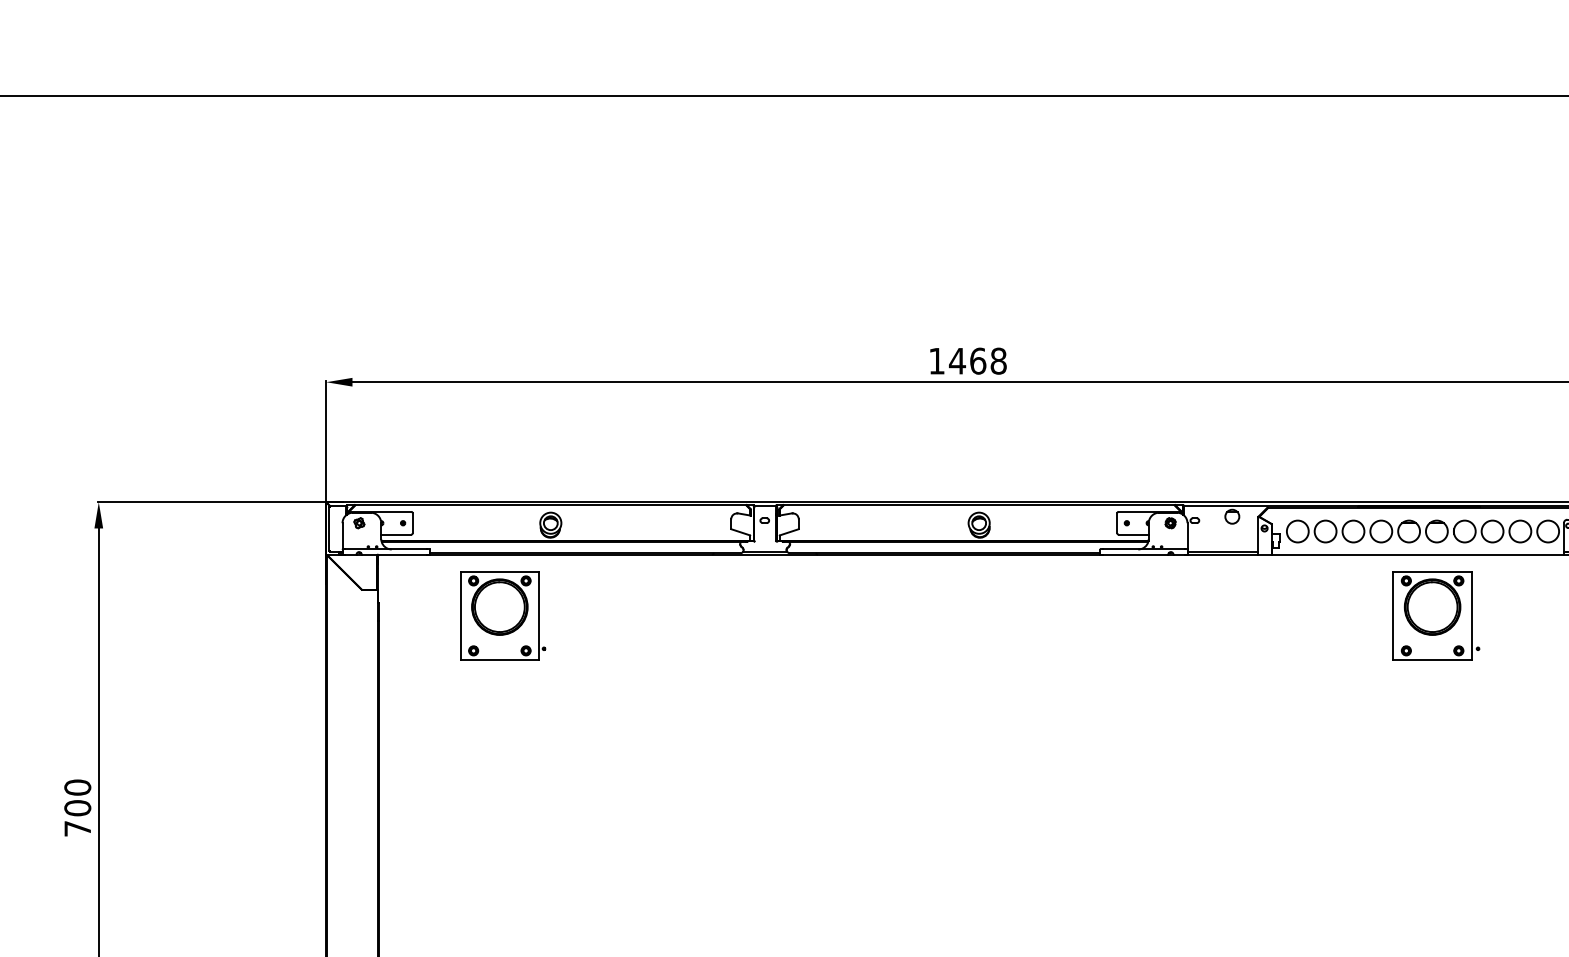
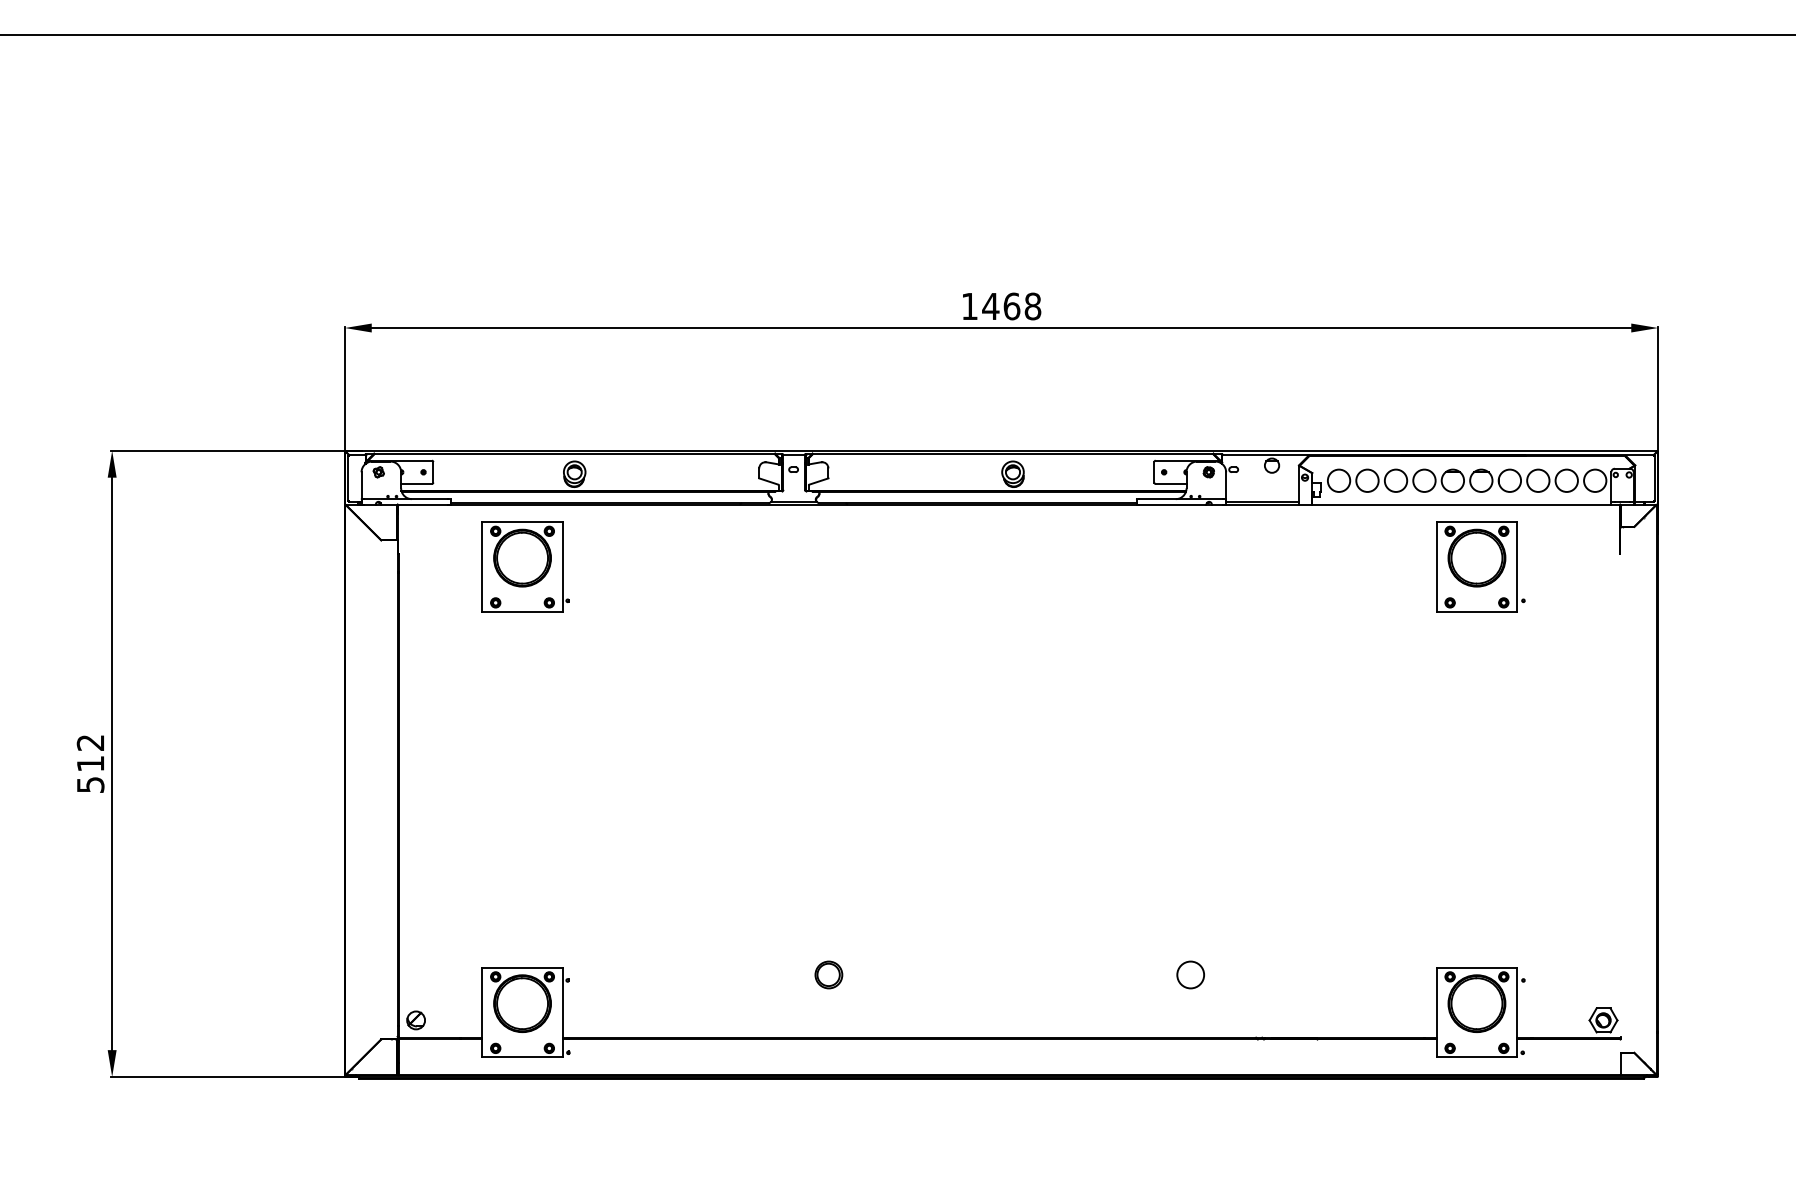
text: (77, 807) -> (90, 763), 700 -> 512

